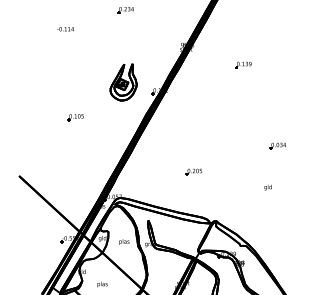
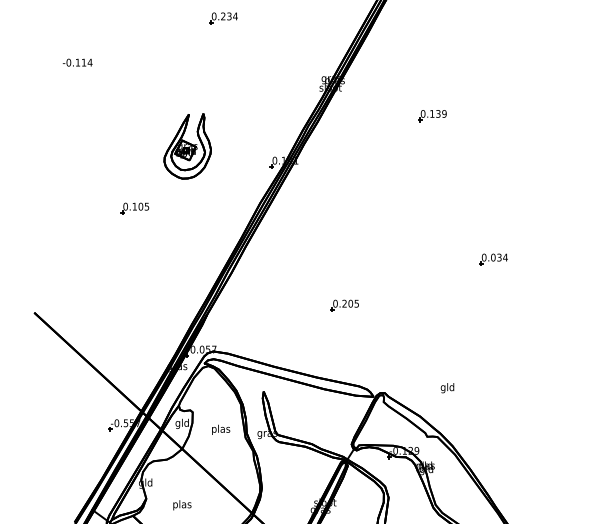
text: (65, 29) -> (77, 63), moved
part: (123, 82) -> (187, 146), moved
text: (267, 187) -> (446, 388), moved

